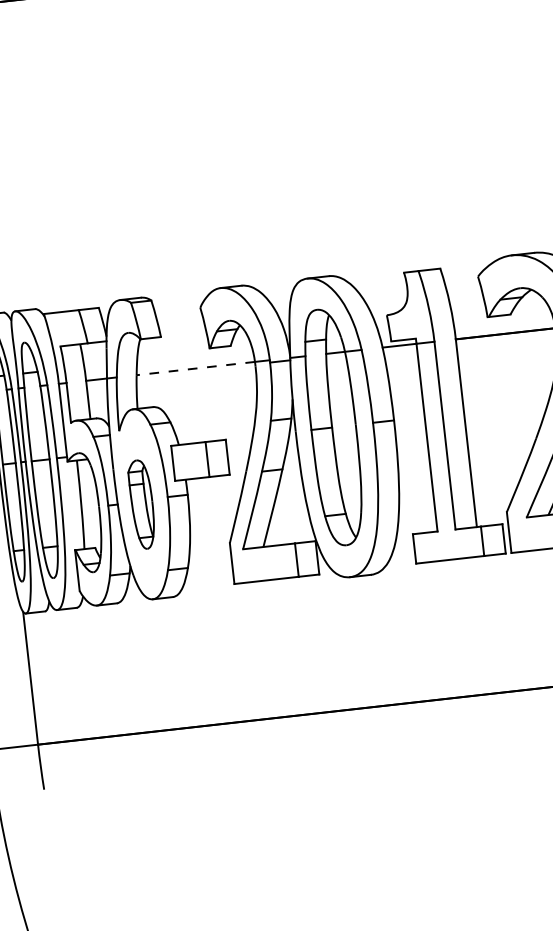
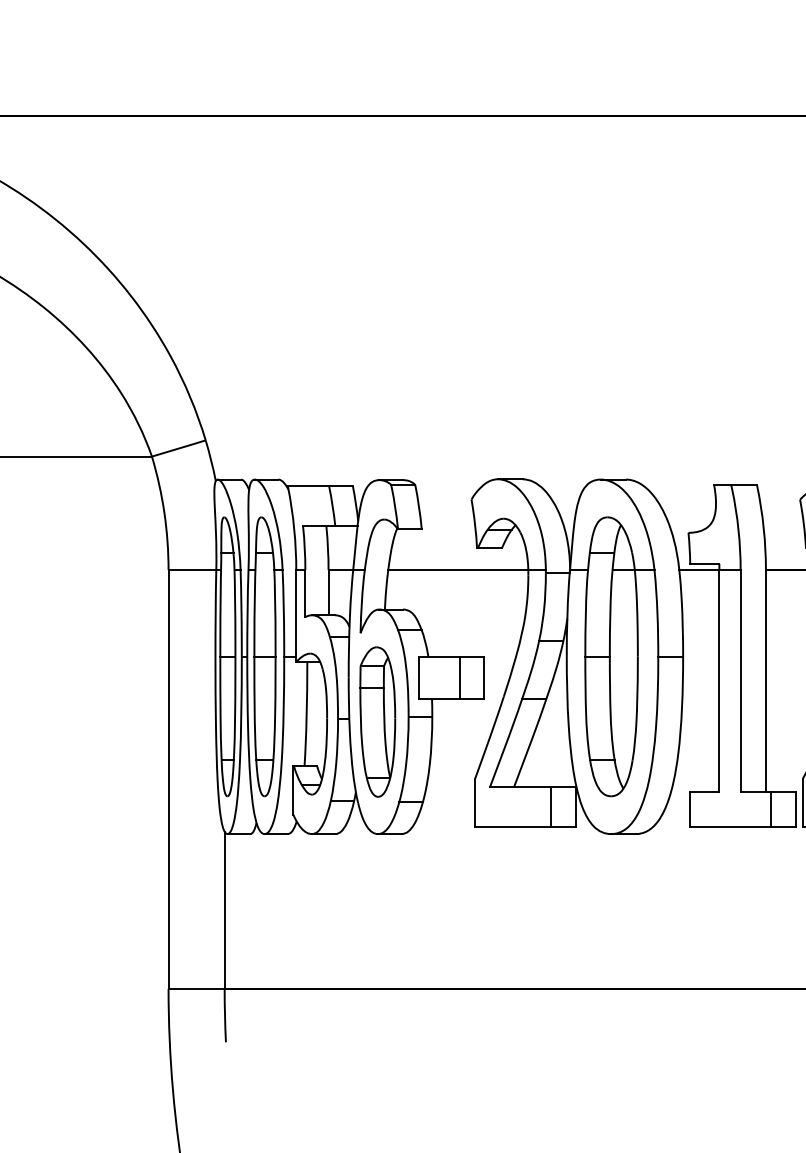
line: (195, 368) -> (457, 570), dashed -> solid
part: (141, 504) -> (377, 721), size x1.43

